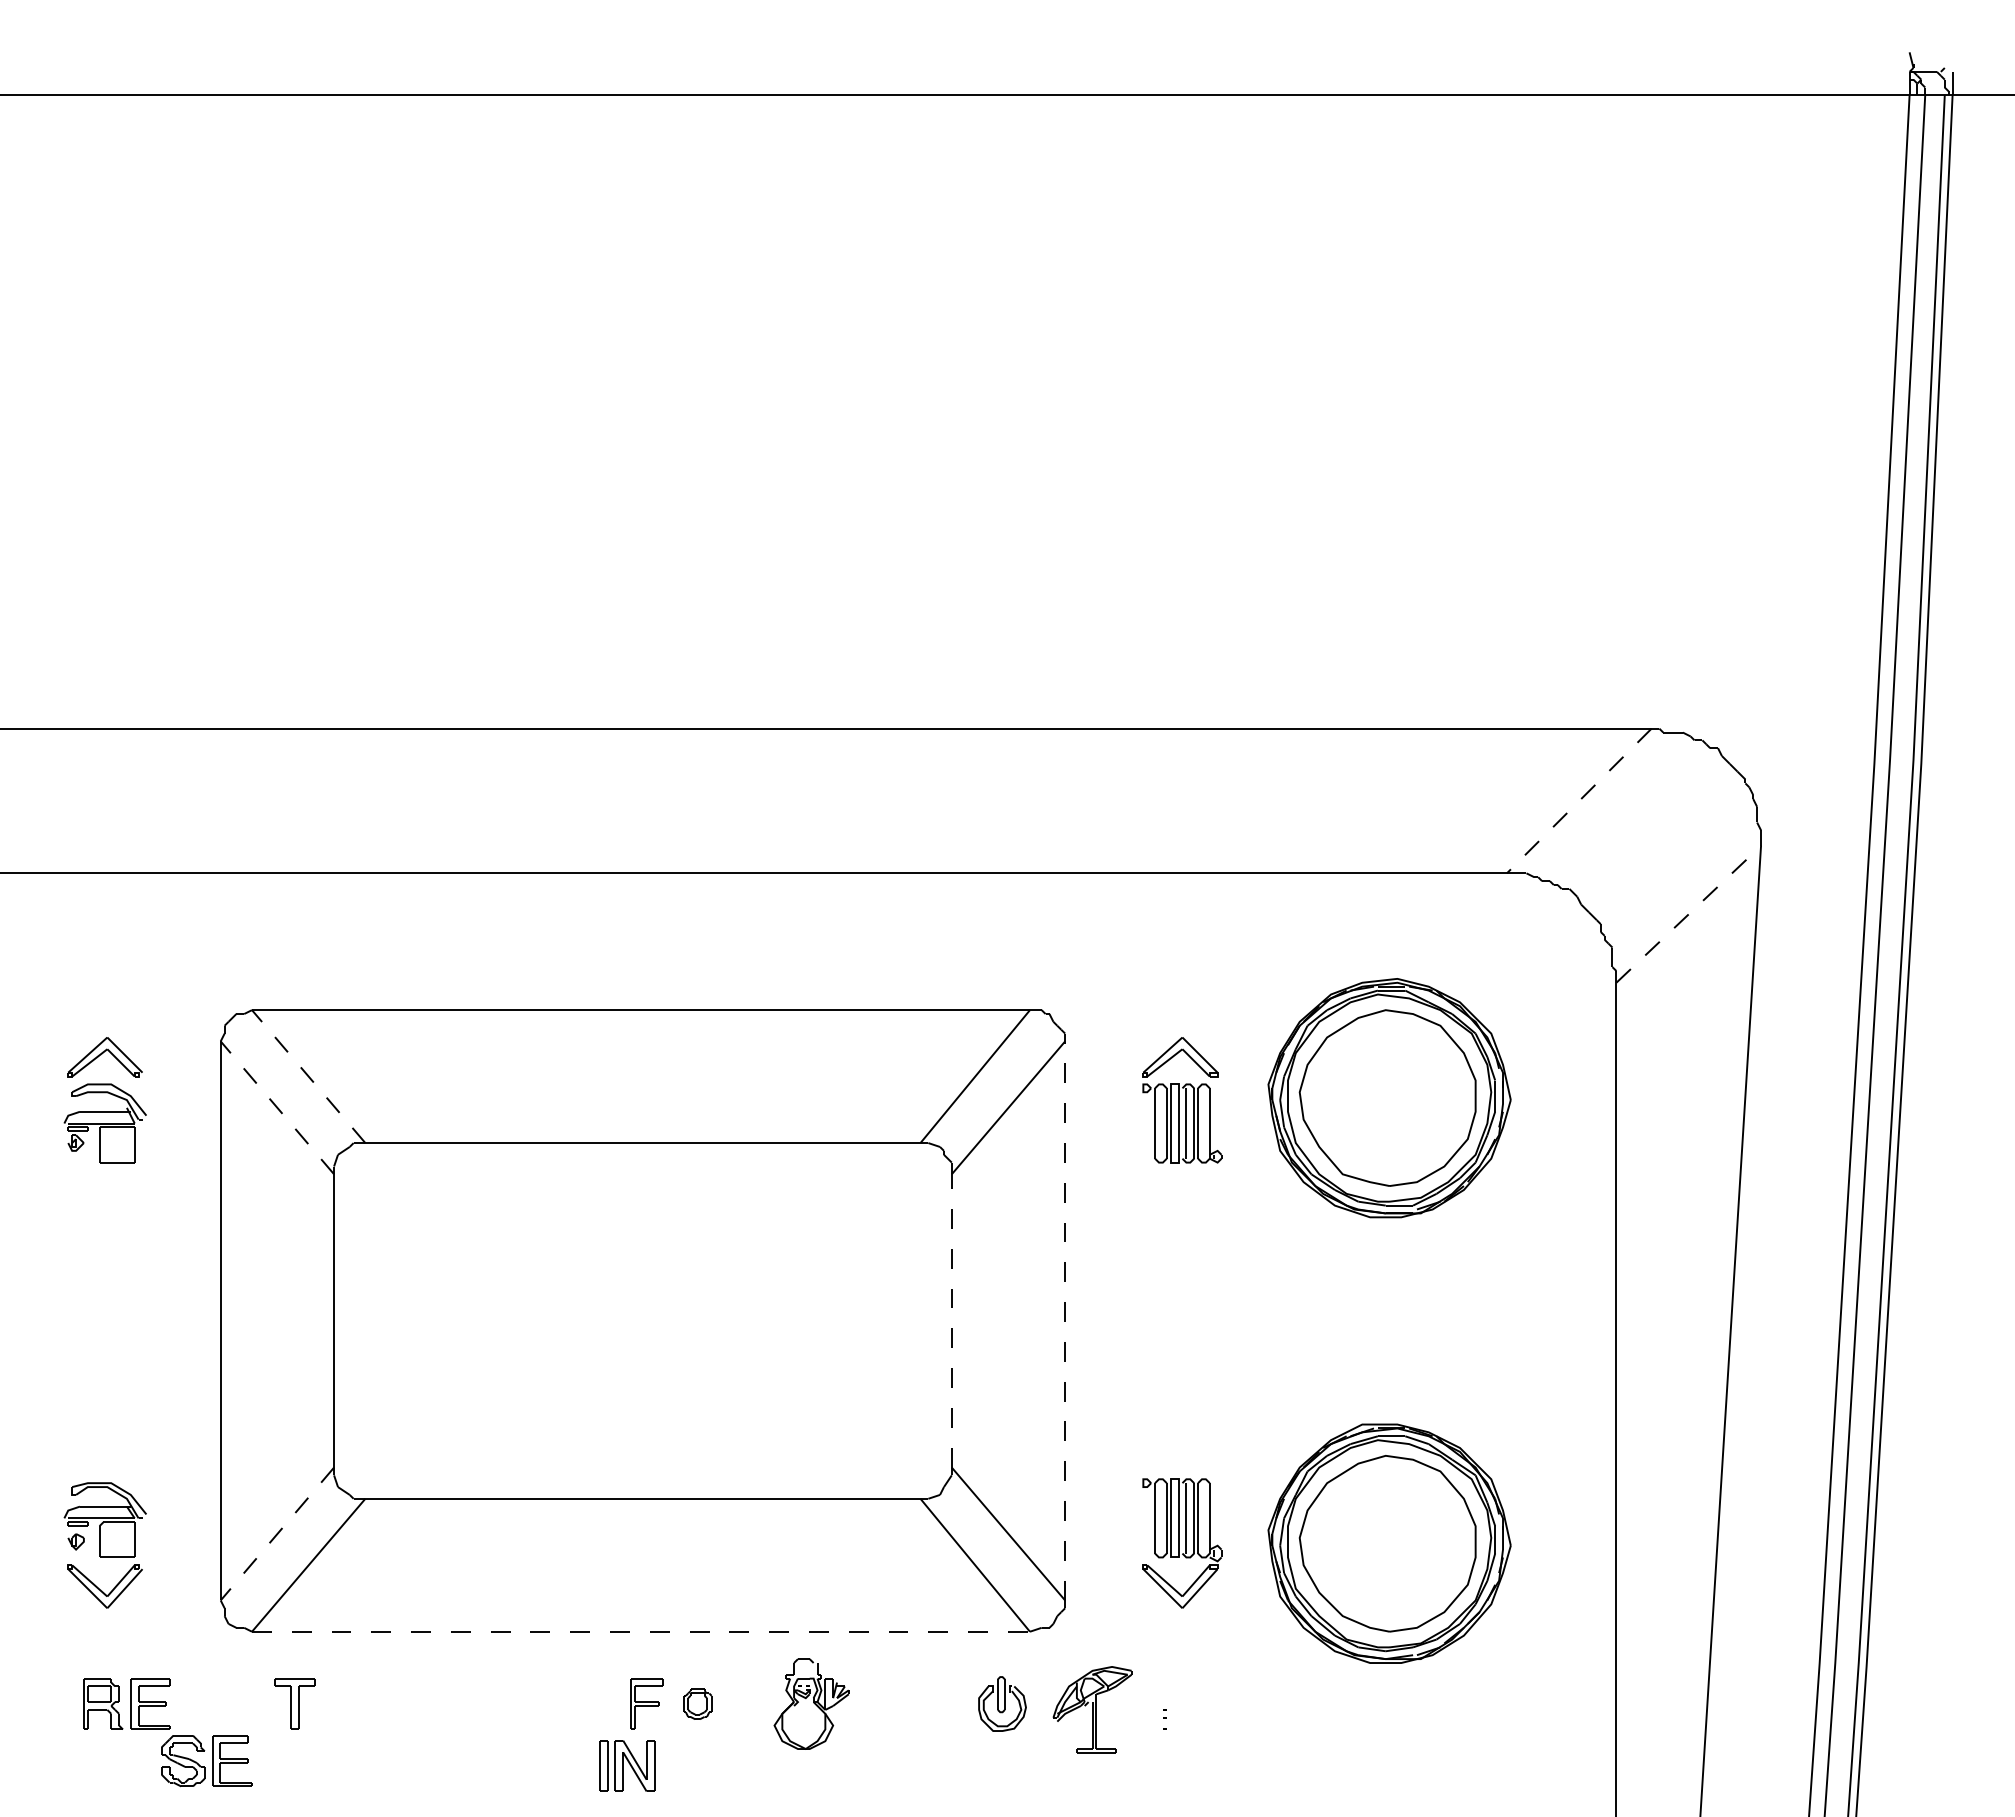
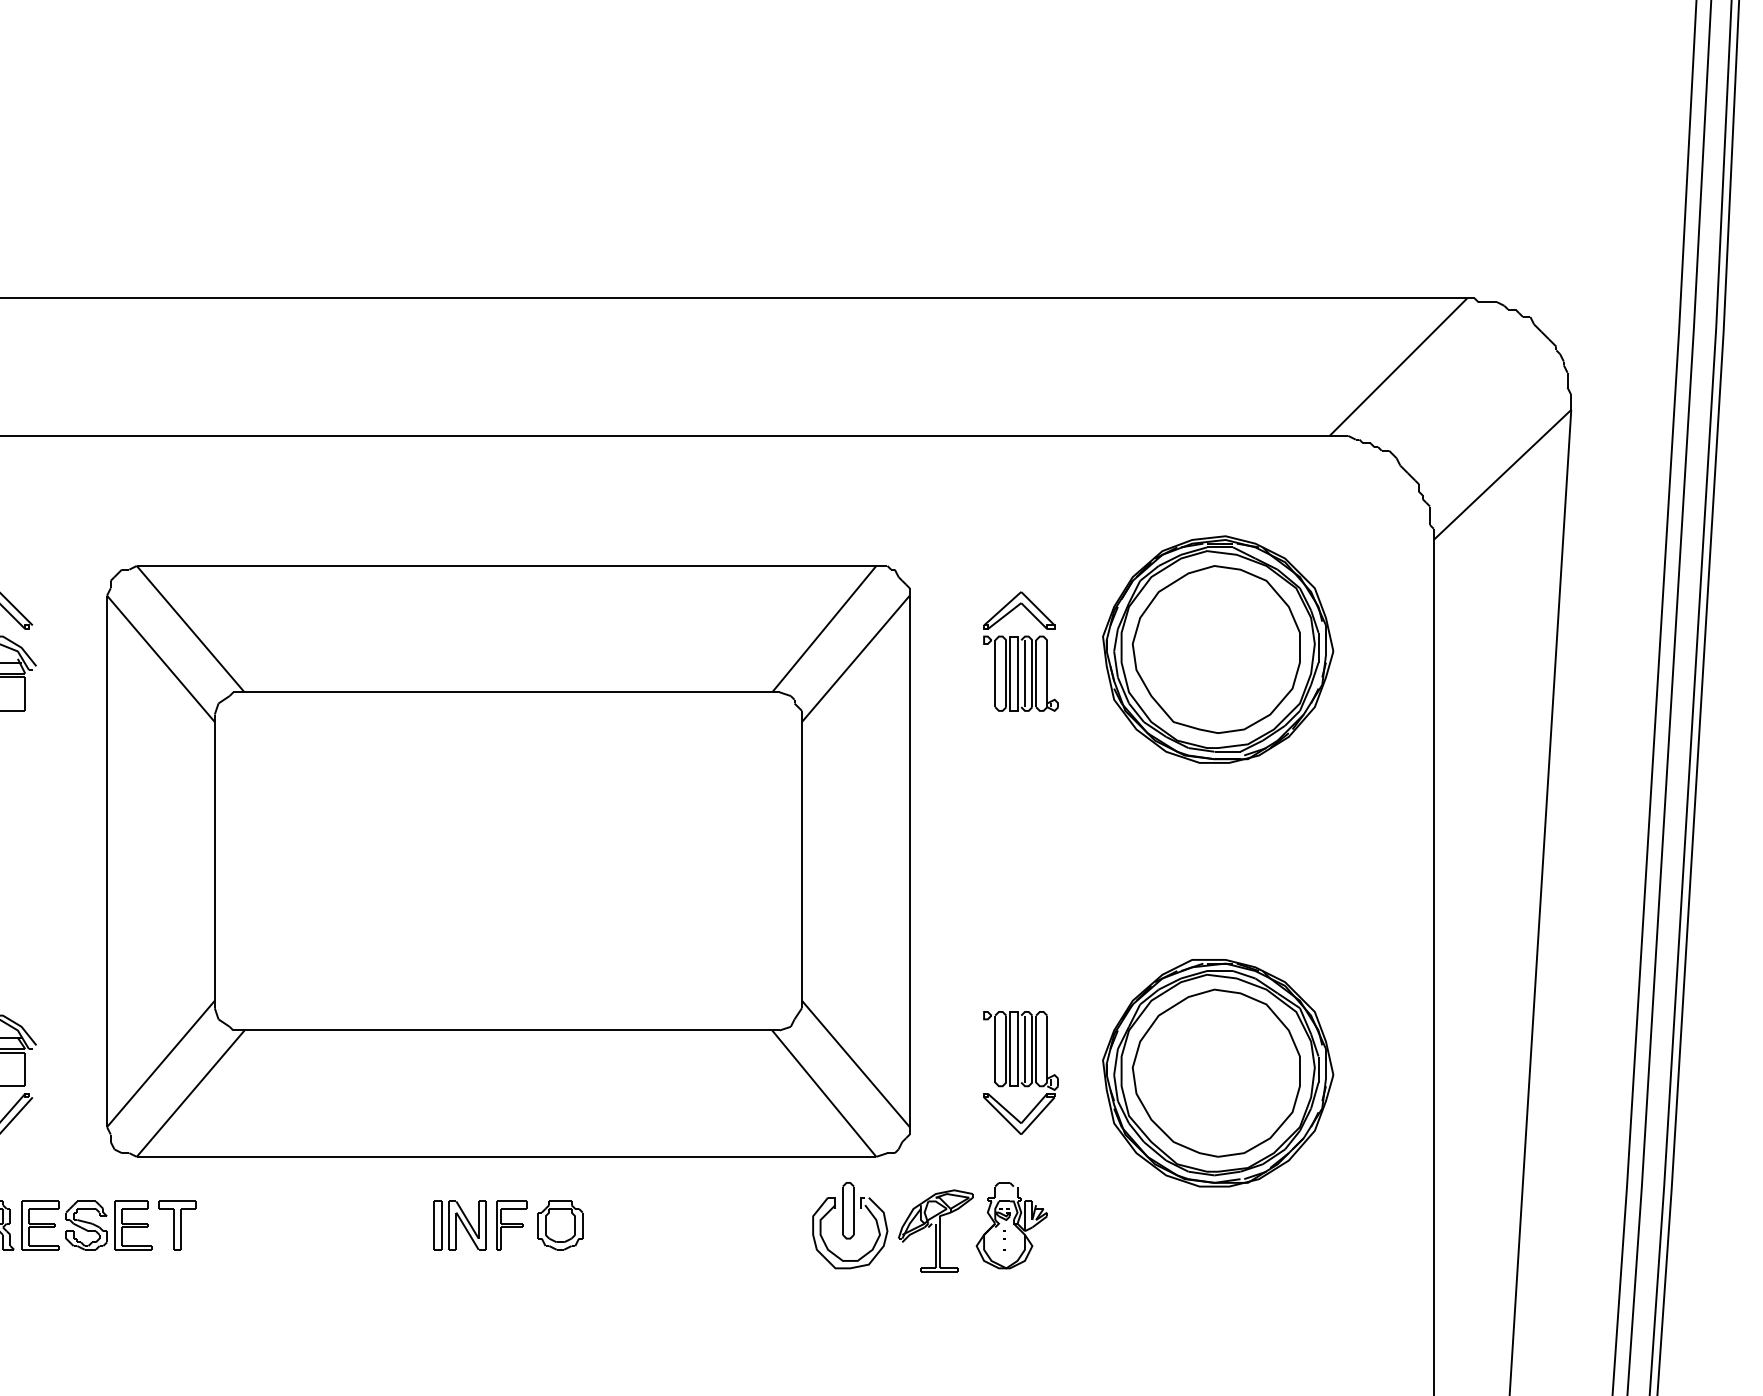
line: (1578, 801) -> (1397, 367), dashed -> solid
line: (1688, 914) -> (1502, 475), dashed -> solid
line: (308, 1076) -> (190, 629), dashed -> solid
line: (277, 1107) -> (161, 658), dashed -> solid
line: (951, 1320) -> (801, 860), dashed -> solid
line: (1065, 1320) -> (910, 860), dashed -> solid
line: (277, 1534) -> (161, 1064), dashed -> solid
line: (641, 1631) -> (507, 1156), dashed -> solid
part: (697, 1703) -> (560, 1225), size x1.67
part: (811, 1703) -> (1011, 1225), moved
part: (1002, 1703) -> (850, 1225), size x1.67
part: (206, 1761) -> (108, 1226), moved
part: (627, 1765) -> (460, 1225), moved

